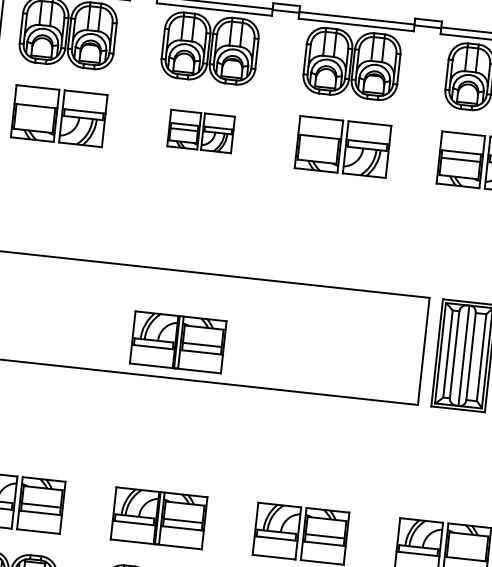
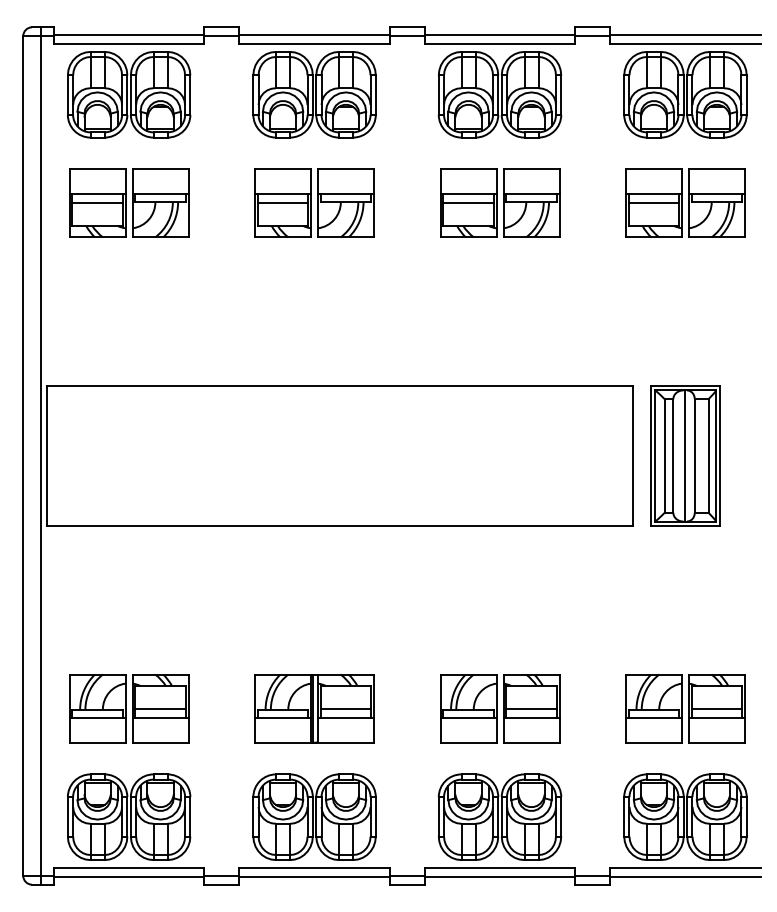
line: (35, 113) -> (97, 203), added
part: (201, 131) -> (314, 202), size x1.43
line: (318, 144) -> (468, 203), added
part: (178, 342) -> (314, 478), removed
line: (466, 551) -> (716, 708), added

